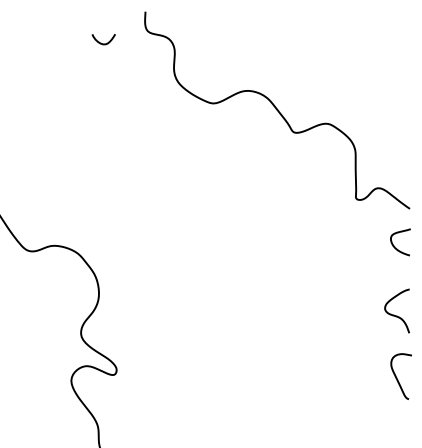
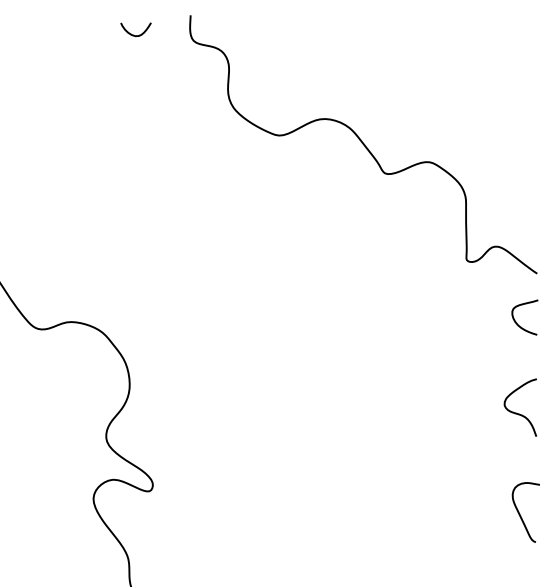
curve: (101, 43) -> (133, 34), moved
curve: (397, 377) -> (520, 513), moved

